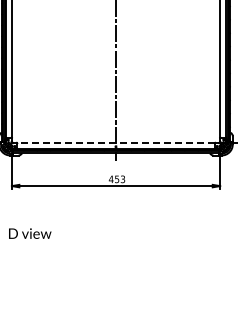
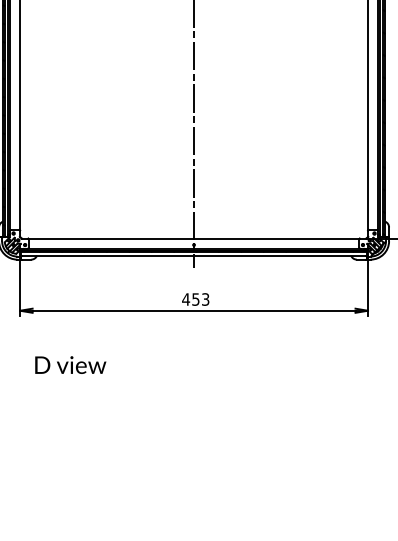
line: (115, 142) -> (193, 237), dashed -> solid
text: (30, 233) -> (71, 364), moved

